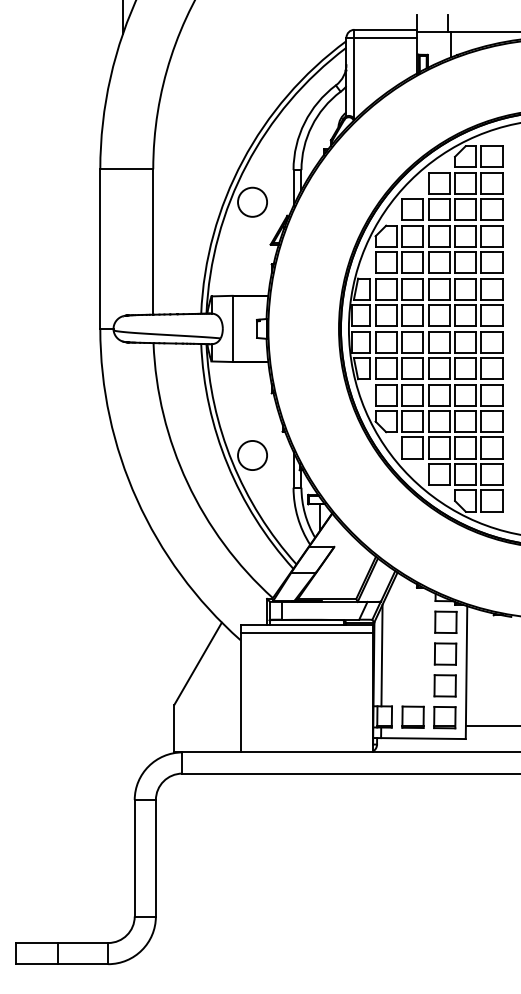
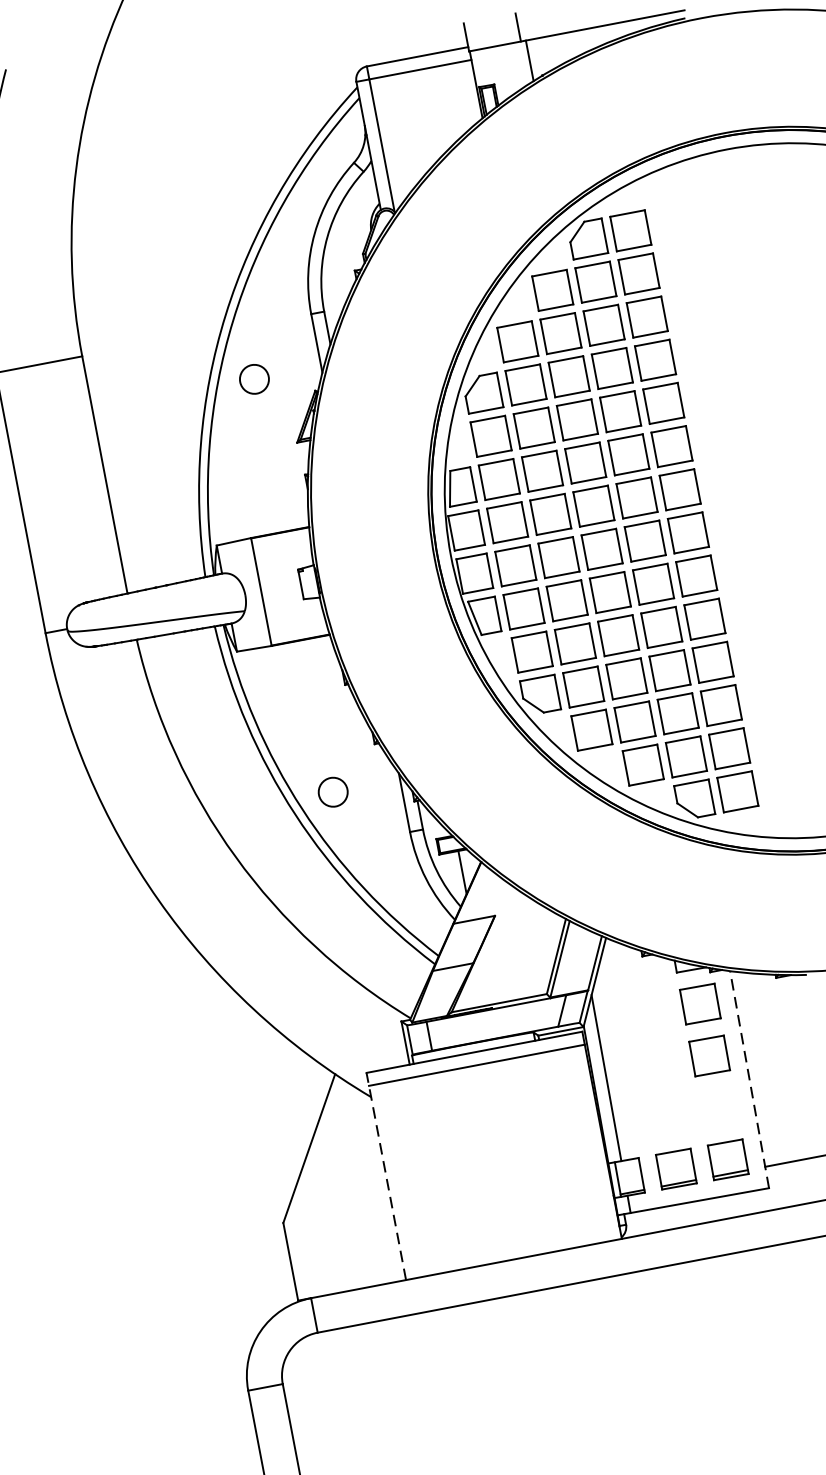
circle: (252, 201) -> (254, 378), size x0.6
circle: (252, 455) -> (333, 792), size x0.6
line: (466, 672) -> (749, 1079), solid -> dashed
part: (444, 685) -> (717, 1107), removed
line: (240, 688) -> (386, 1175), solid -> dashed

